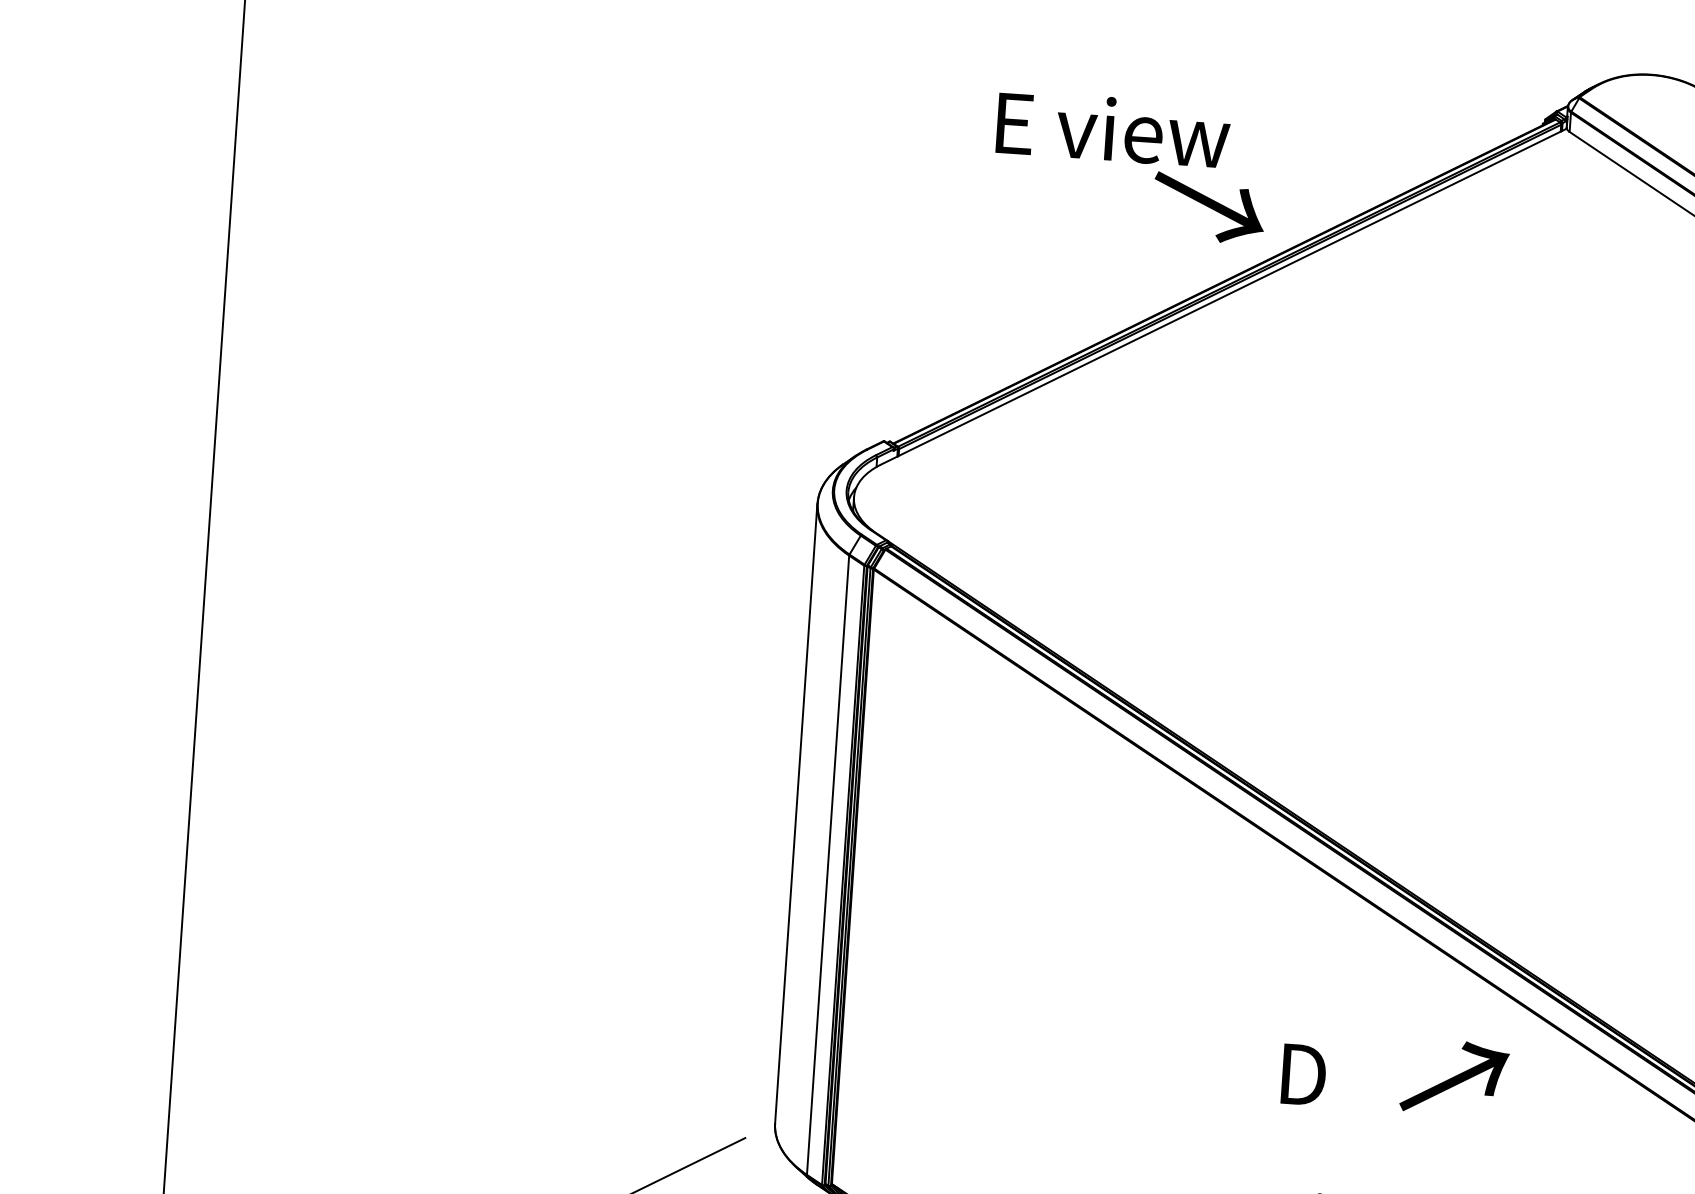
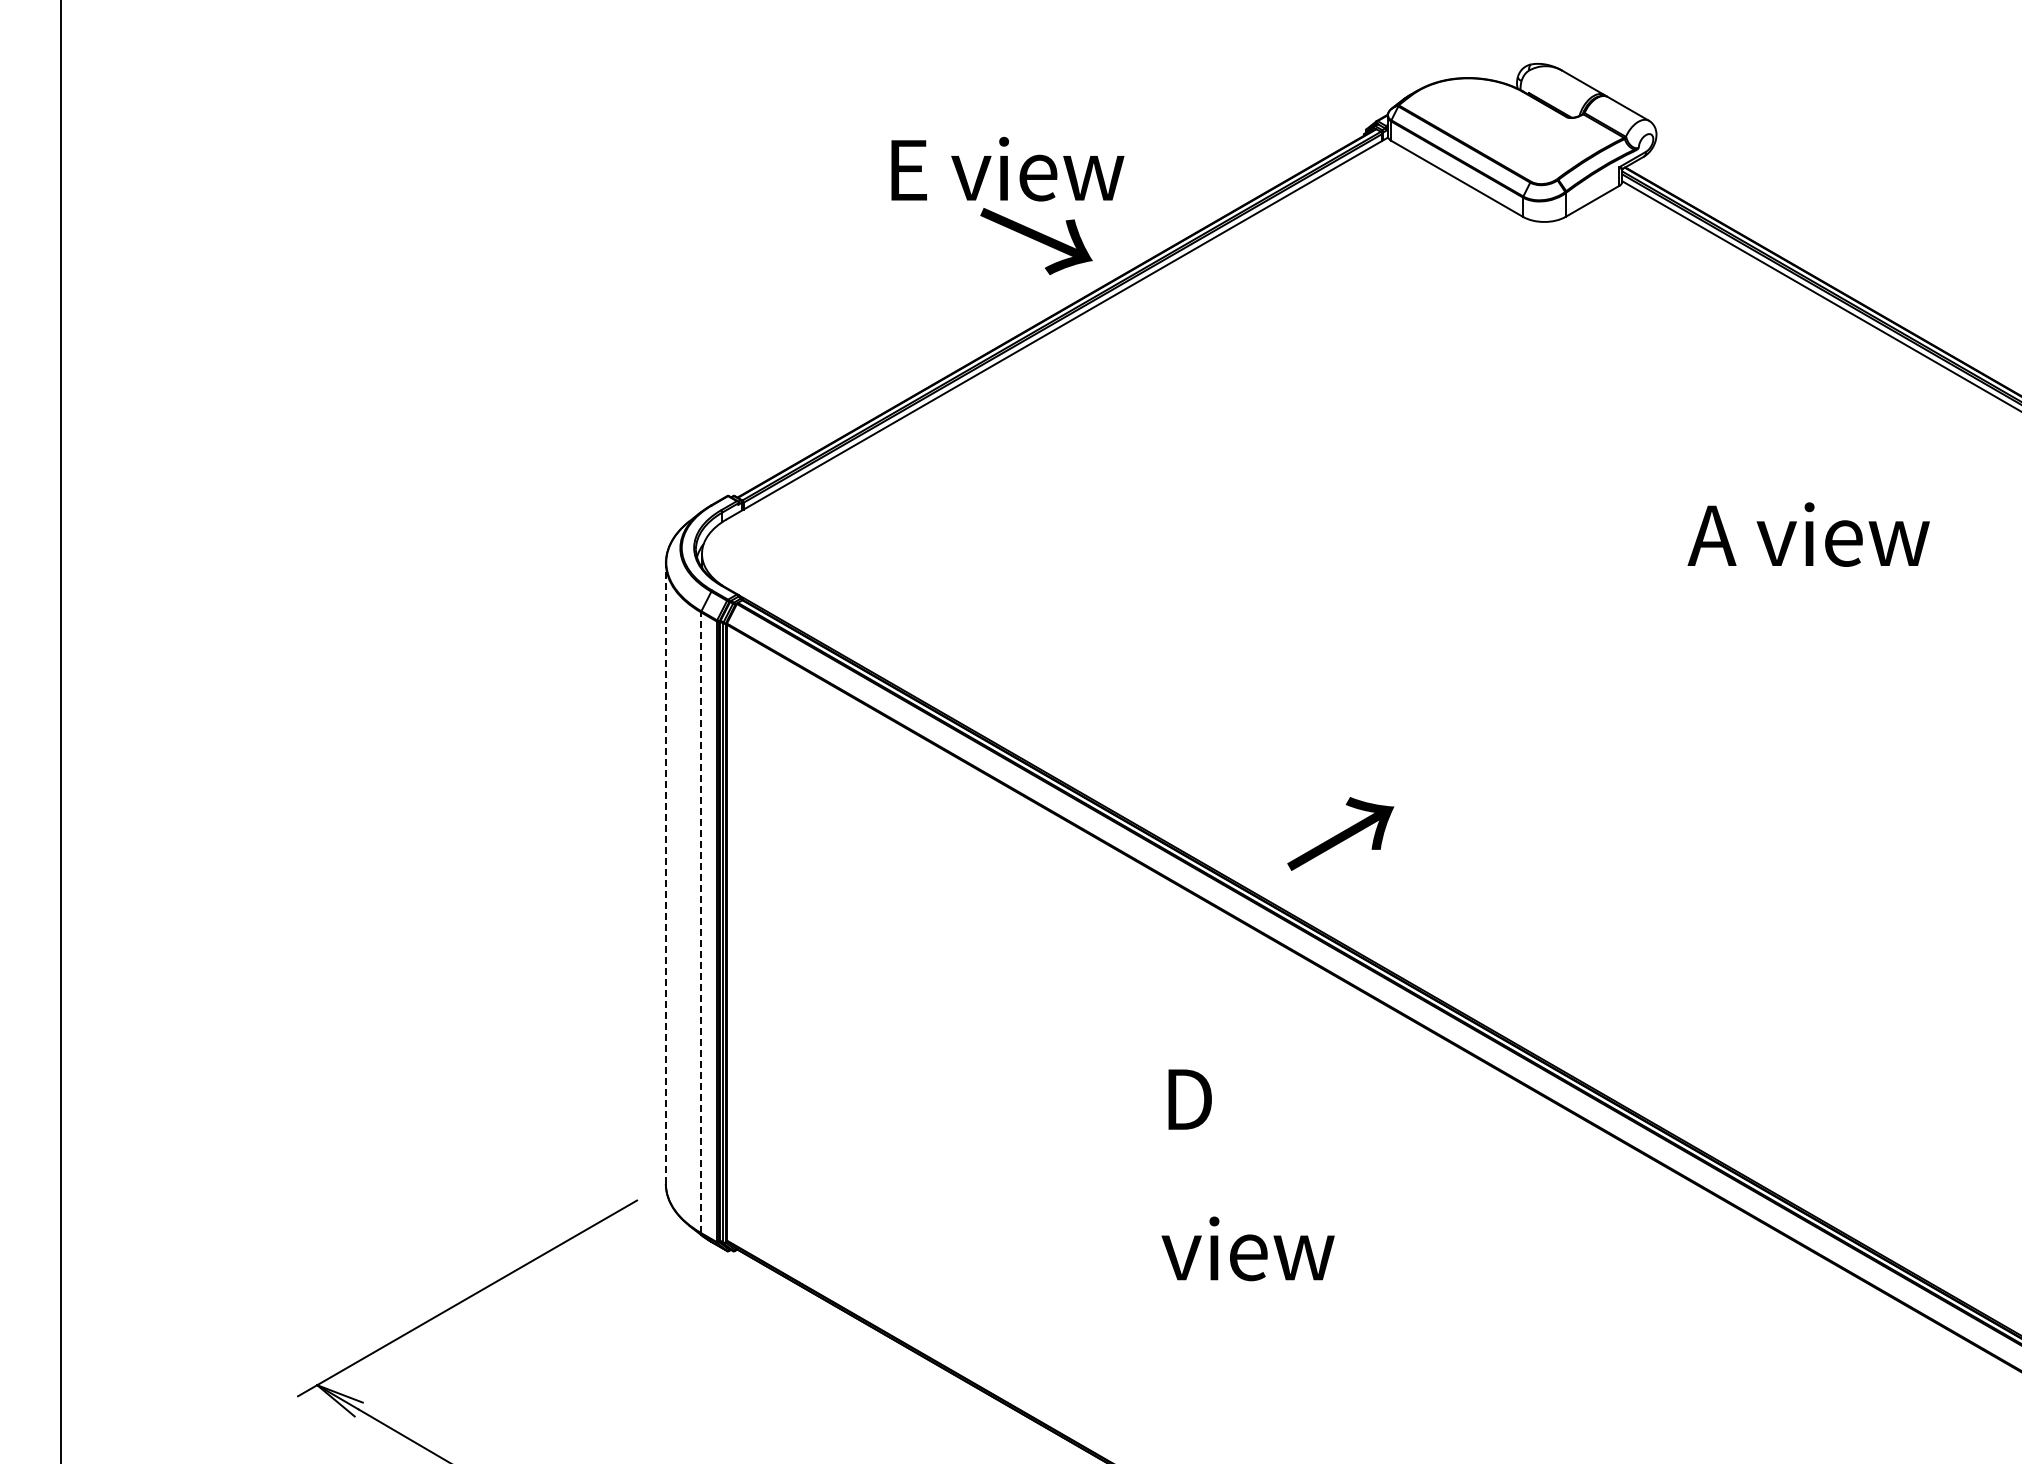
text: (1113, 128) -> (1007, 168), moved
line: (795, 813) -> (665, 873), solid -> dashed
line: (828, 865) -> (701, 922), solid -> dashed
text: (1454, 1077) -> (1340, 833), moved

